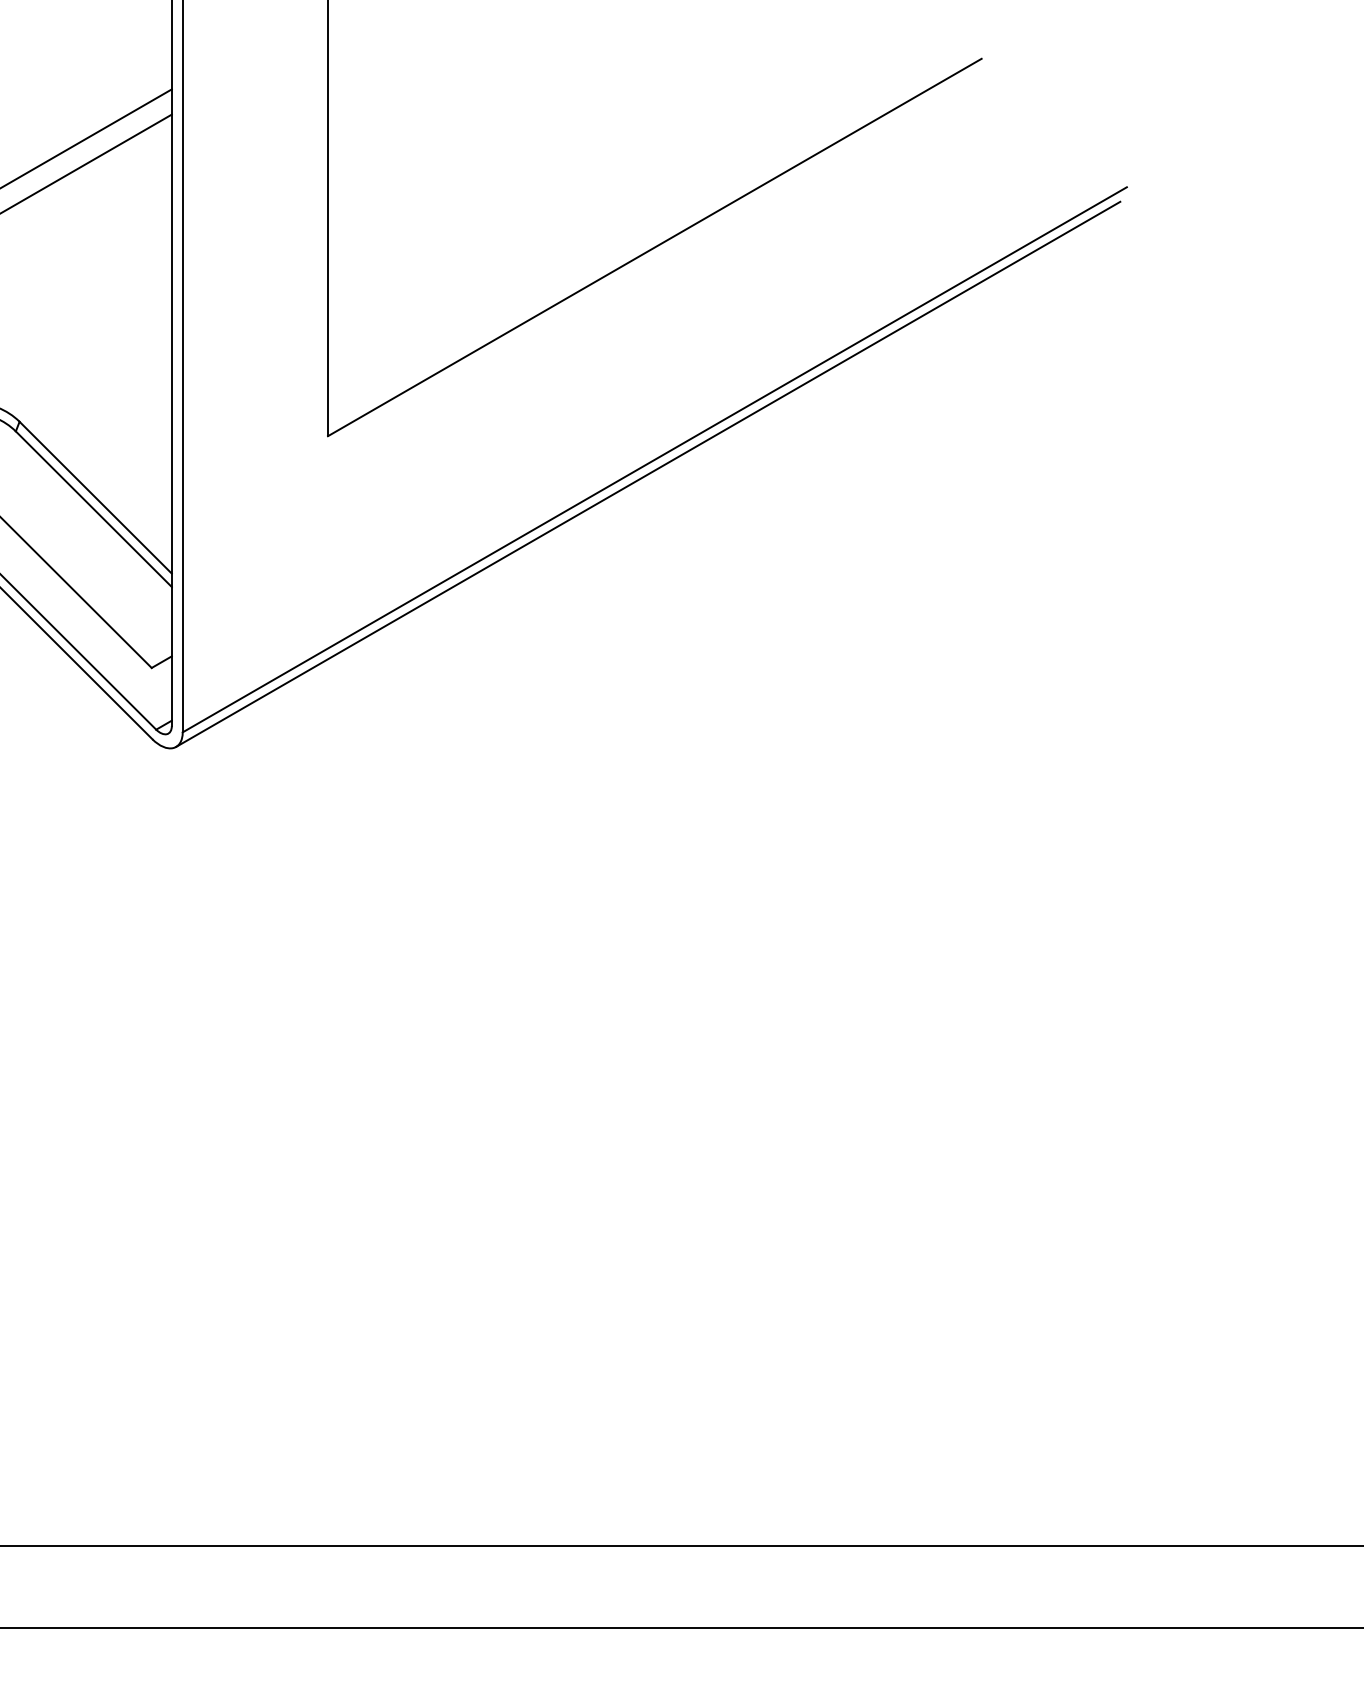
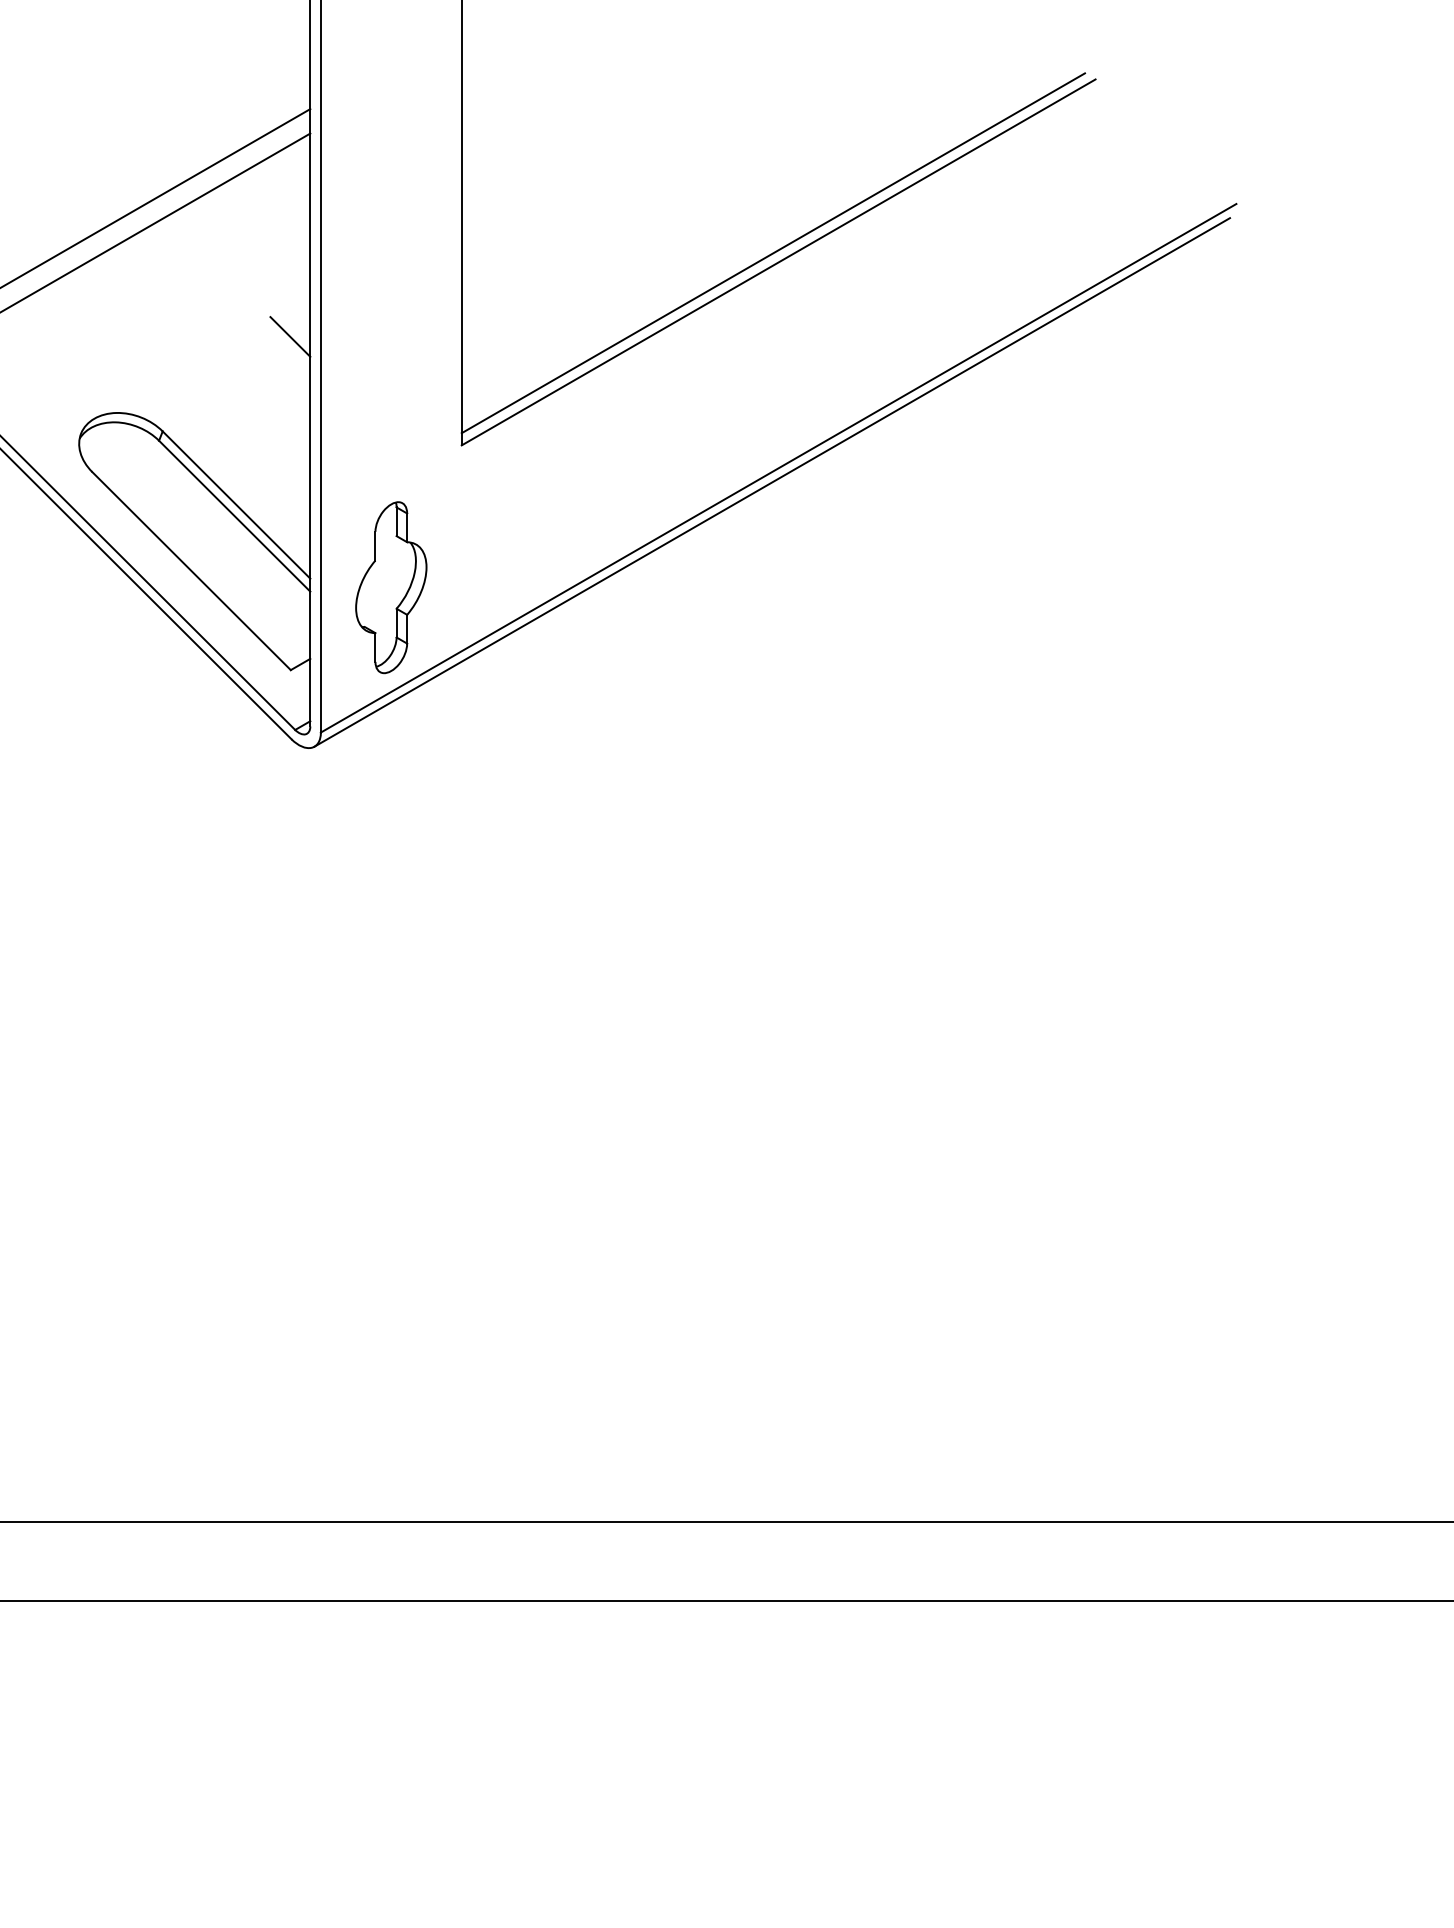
line: (649, 238) -> (773, 253), added
line: (151, 323) -> (290, 336), added
part: (255, 582) -> (391, 587), added

